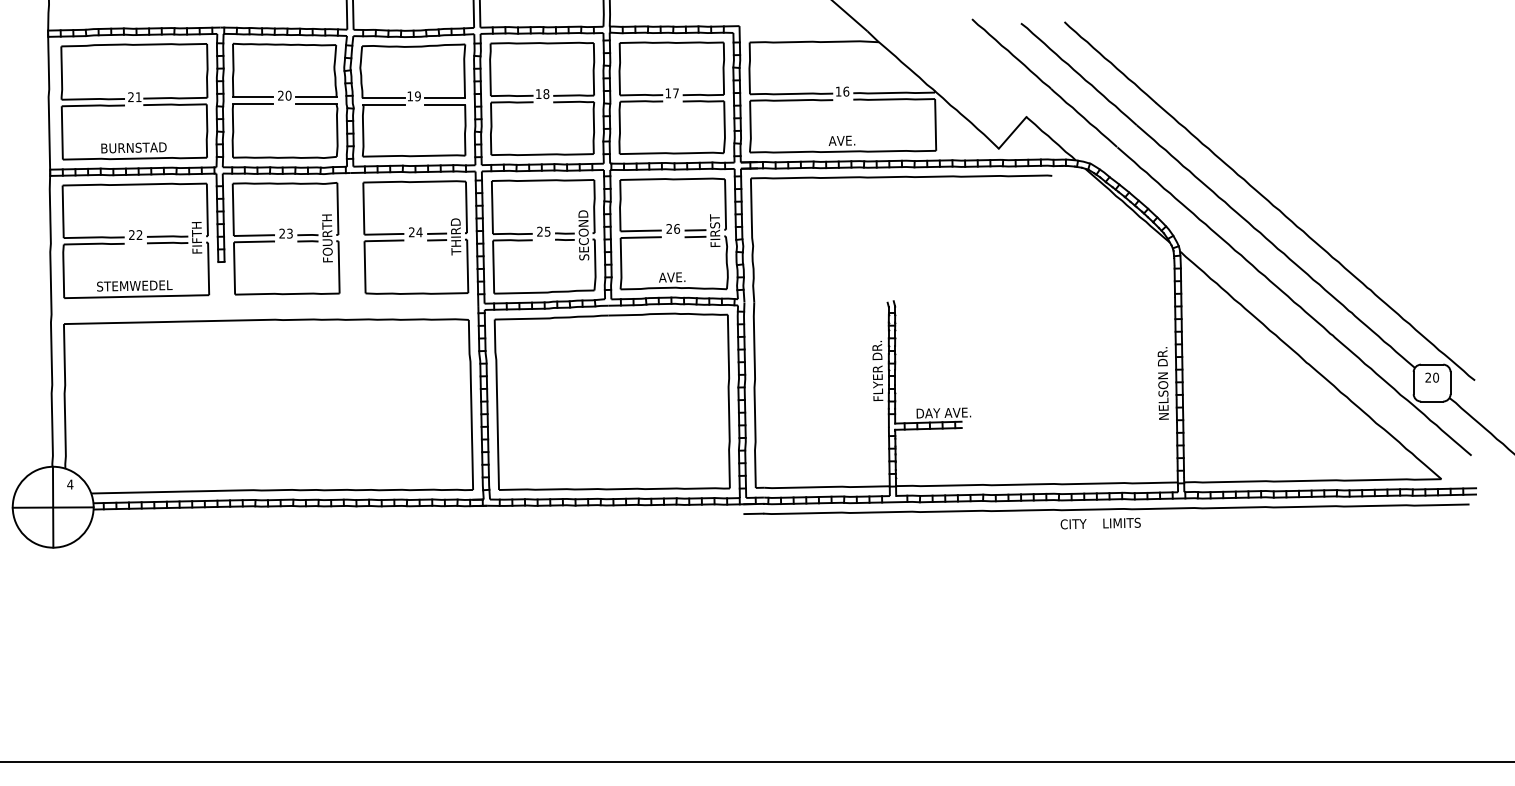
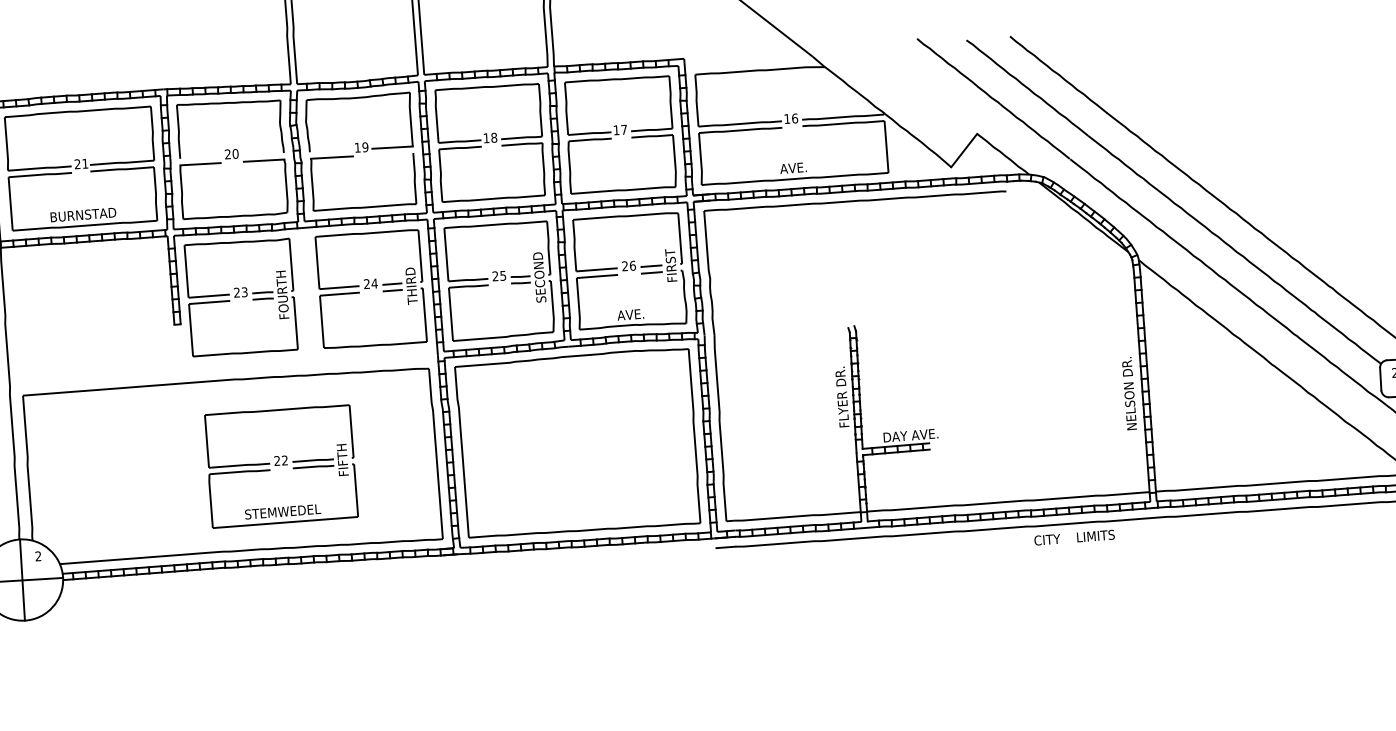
line: (253, 97) -> (200, 157), removed
line: (316, 97) -> (263, 154), removed
line: (383, 98) -> (331, 151), removed
line: (444, 104) -> (392, 153), removed
part: (135, 240) -> (281, 466), moved
text: (70, 484) -> (38, 556), 4 -> 2

